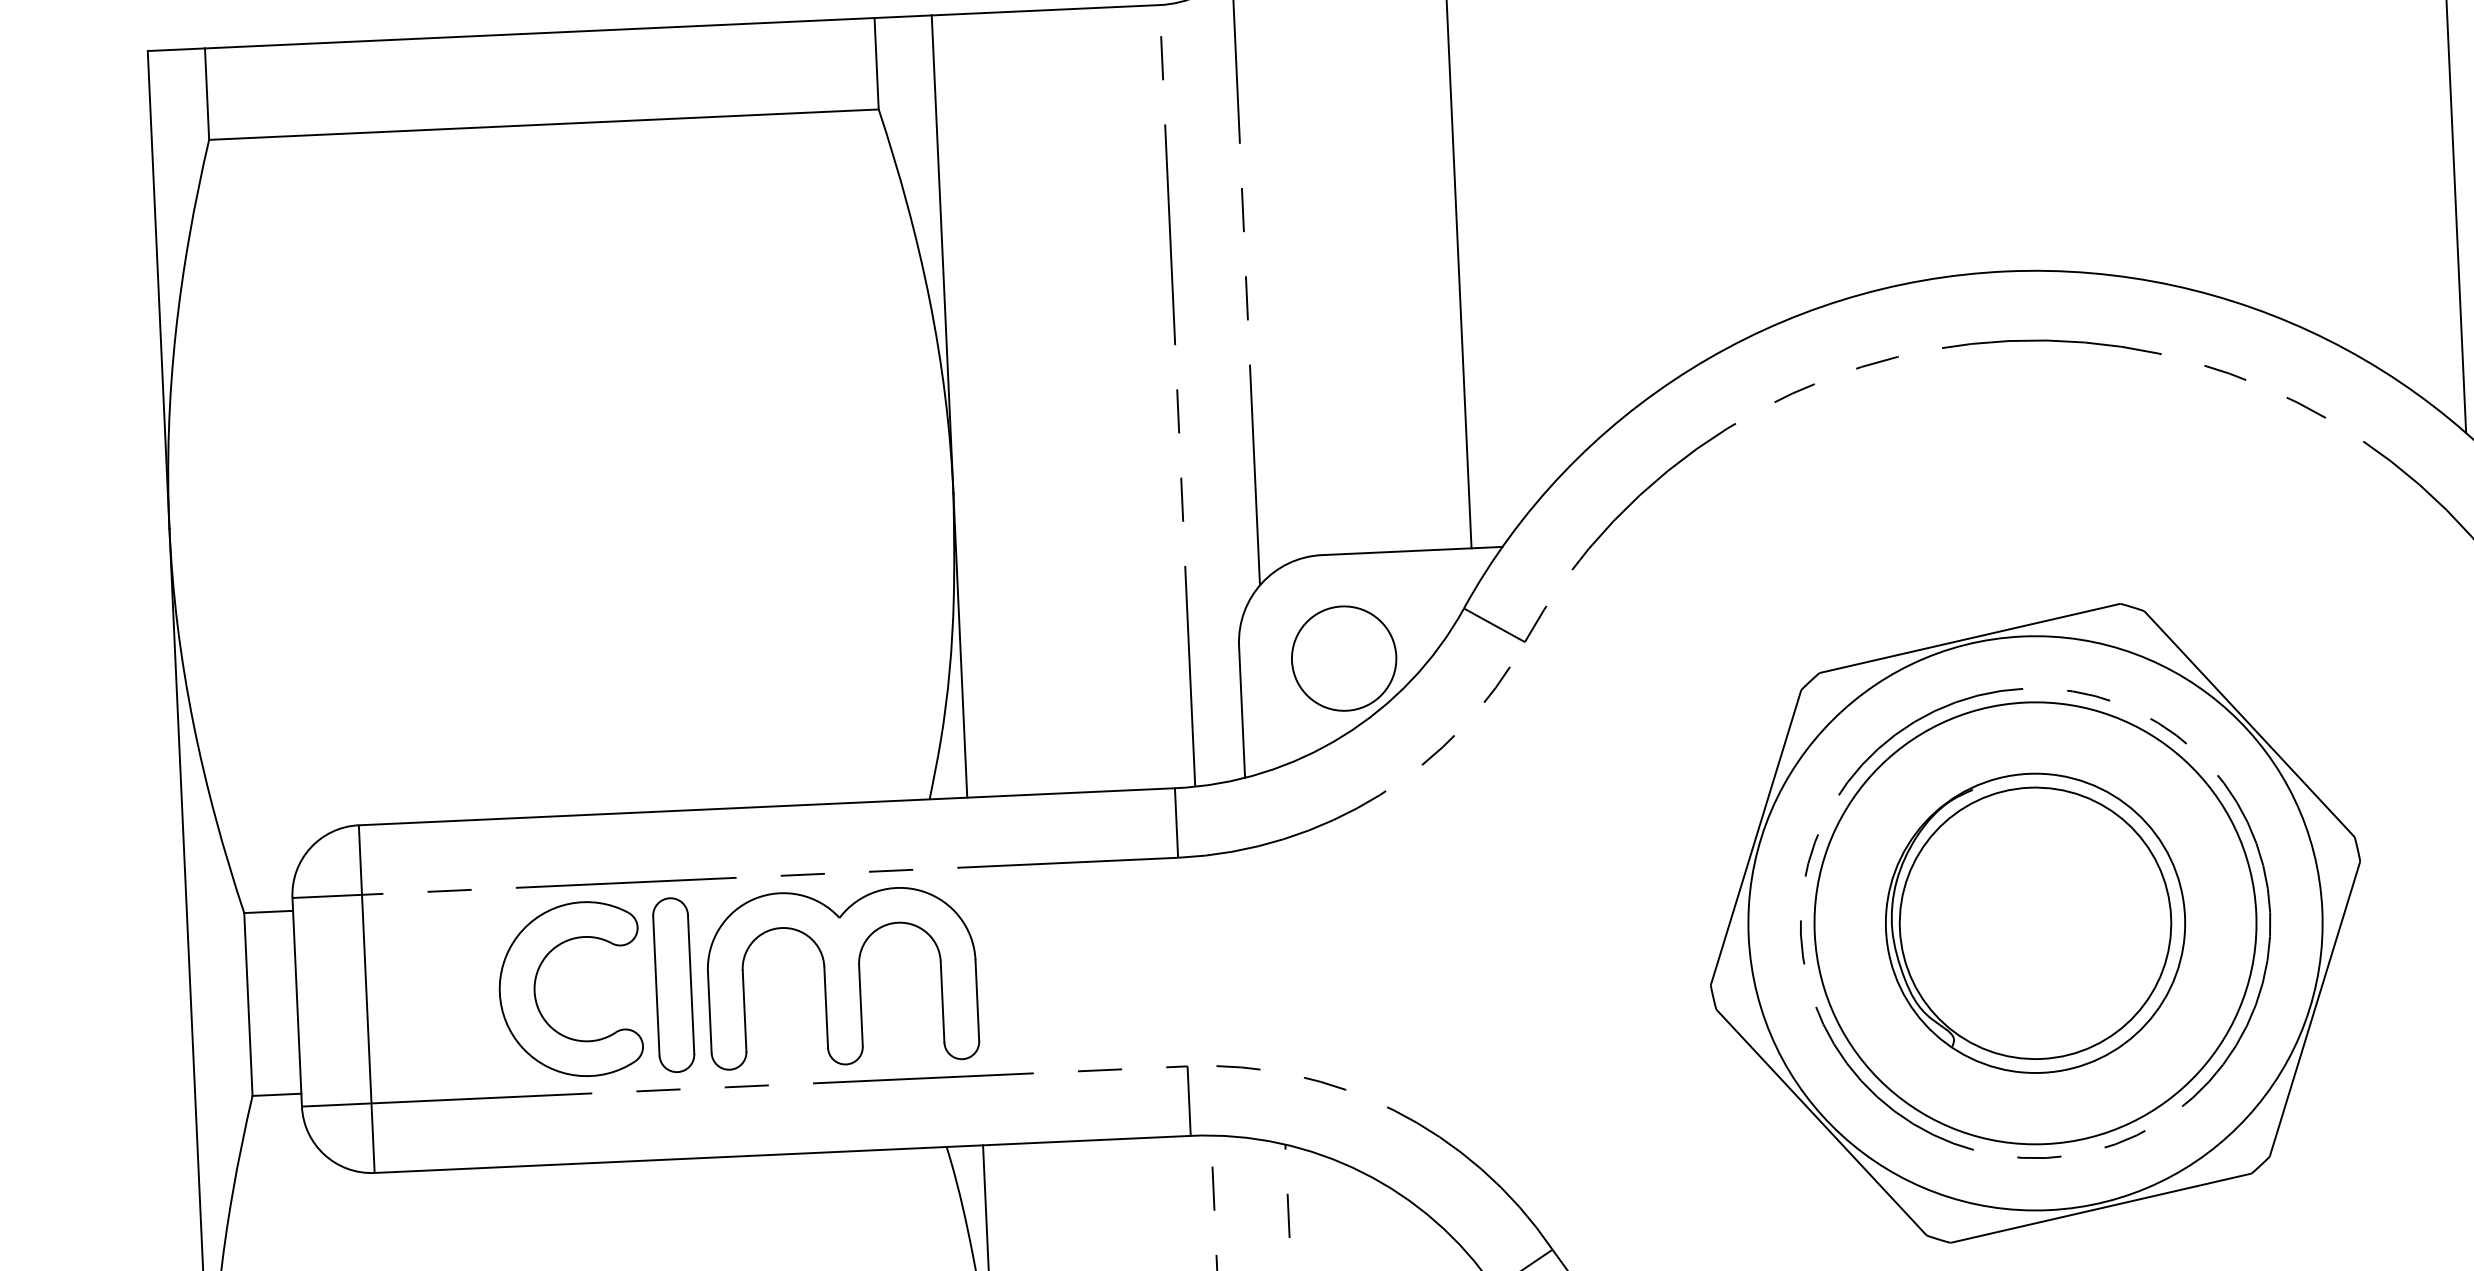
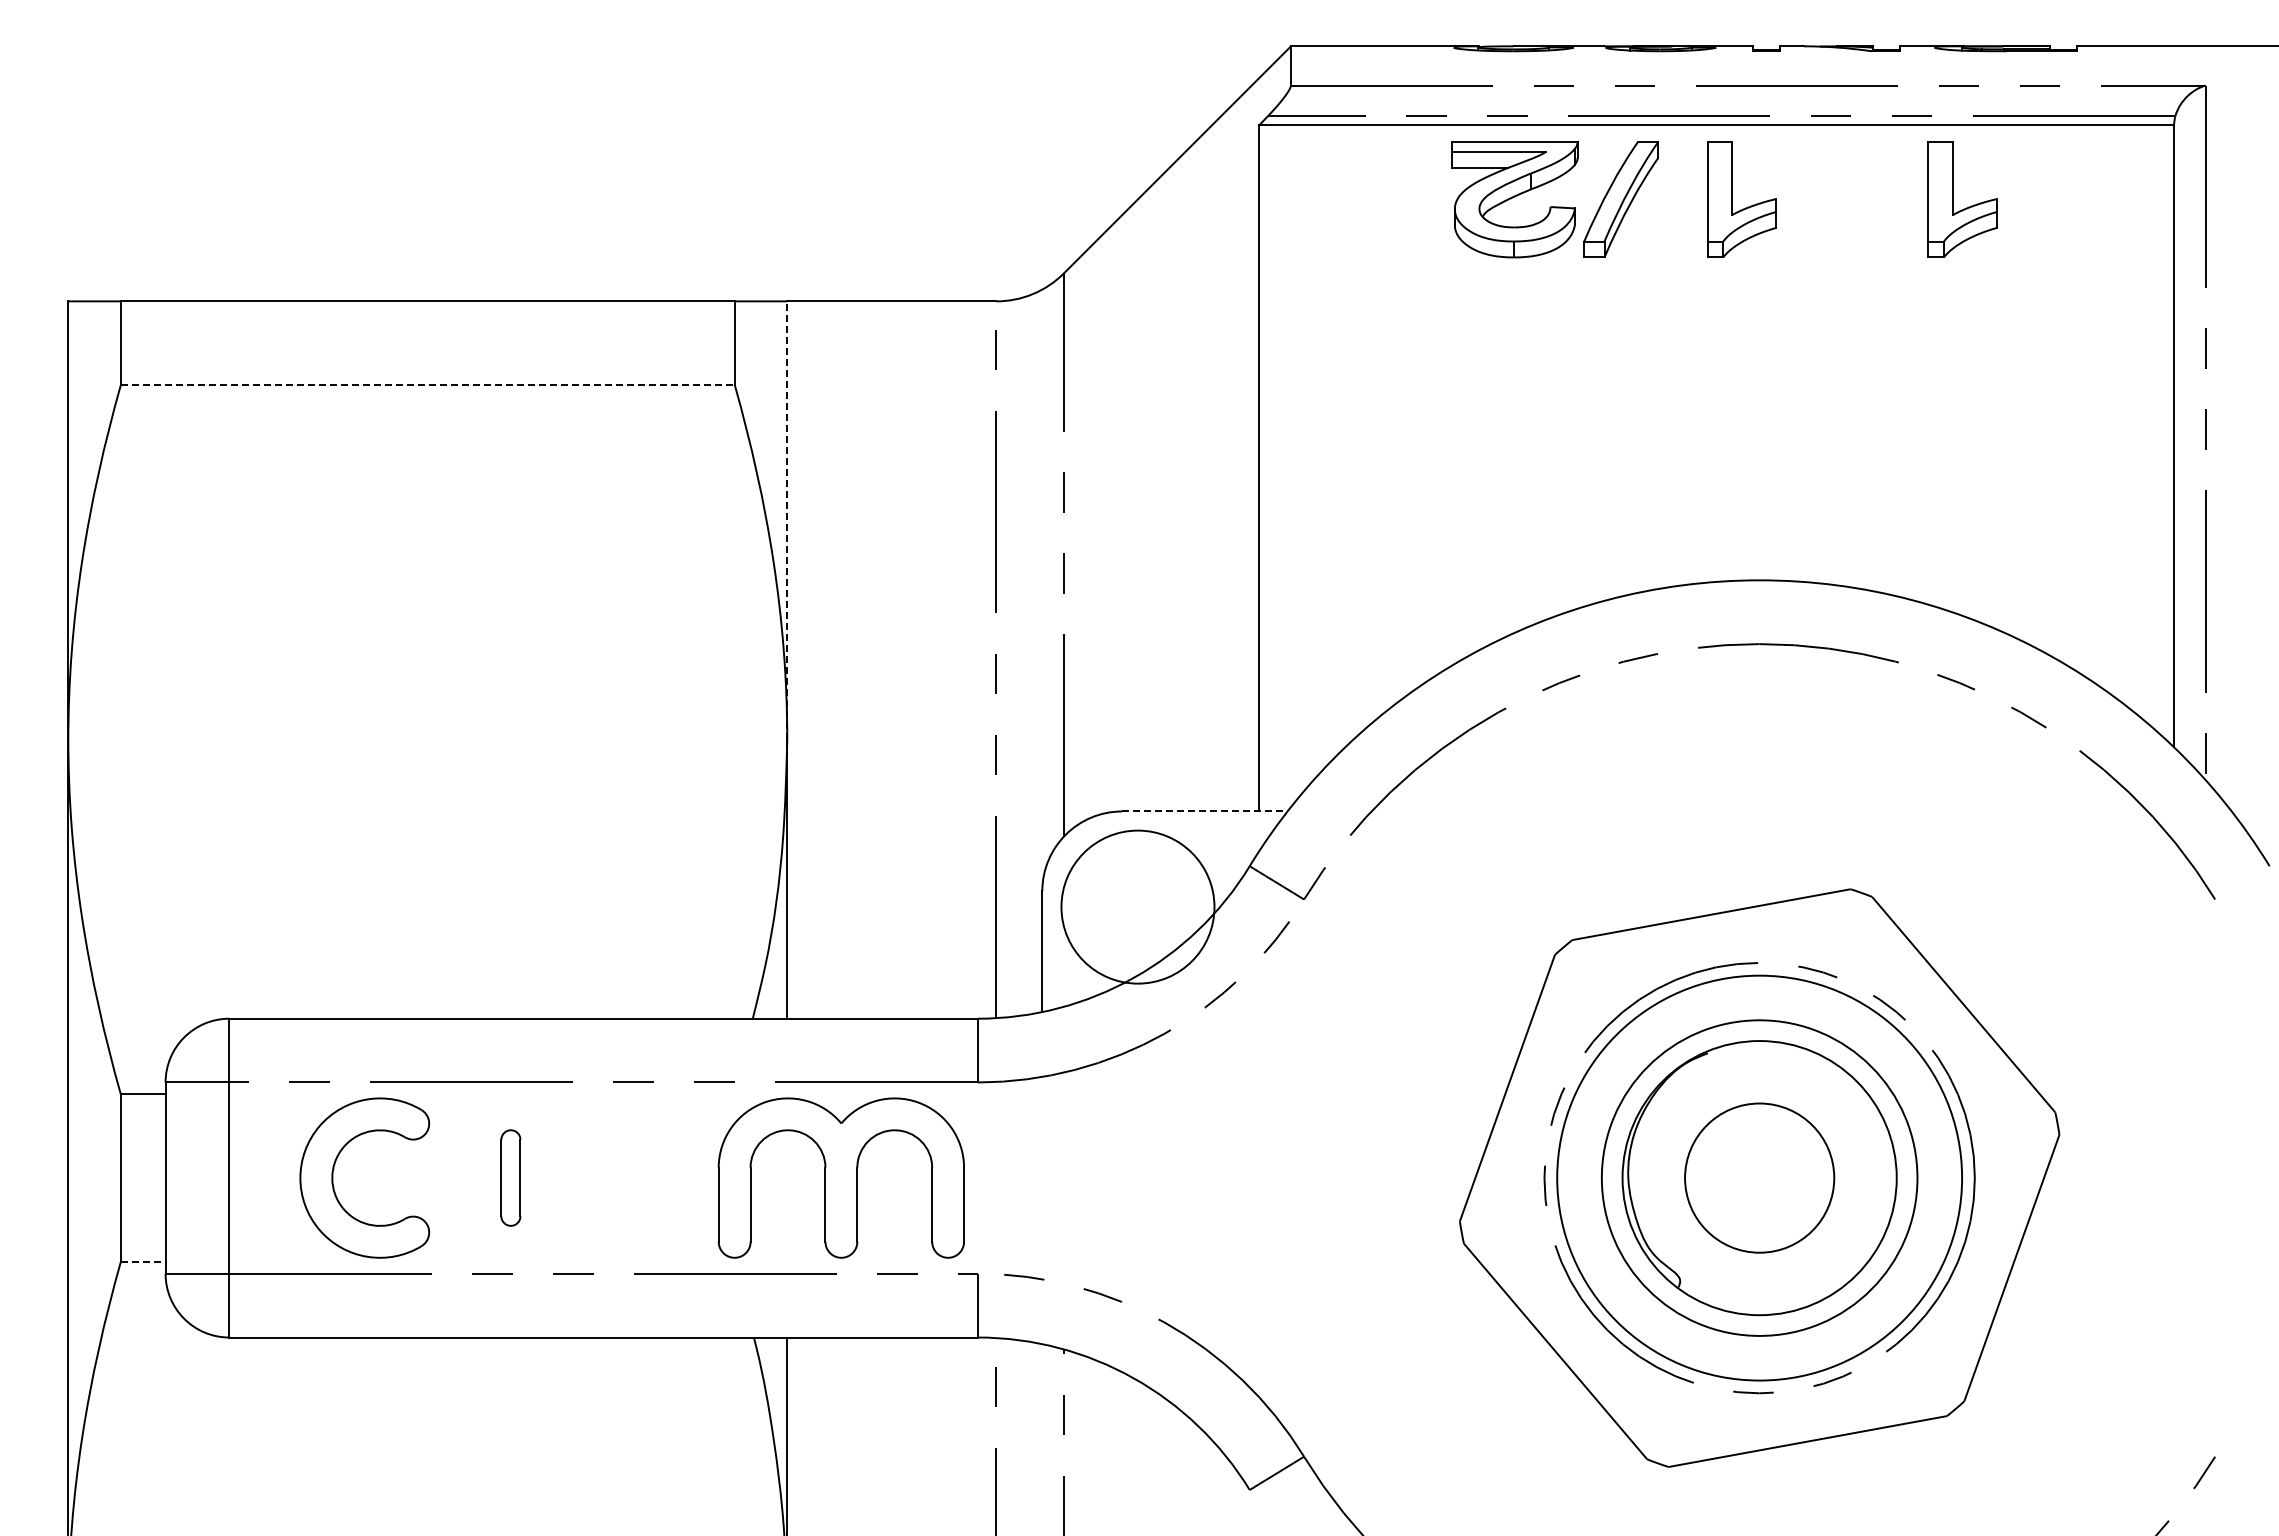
line: (544, 124) -> (428, 385), solid -> dashed
line: (942, 254) -> (787, 520), solid -> dashed
line: (1411, 551) -> (1204, 811), solid -> dashed
circle: (1343, 657) -> (1137, 906), size x1.6
circle: (2035, 922) -> (1759, 1177), size x0.6
circle: (2035, 923) -> (1759, 1178), size x0.6
part: (841, 976) -> (840, 1177), moved
part: (673, 984) -> (510, 1177), size x0.6
part: (535, 990) -> (333, 1177), moved
line: (277, 1094) -> (143, 1261), solid -> dashed

